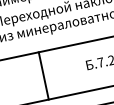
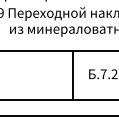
line: (44, 75) -> (73, 75), moved

